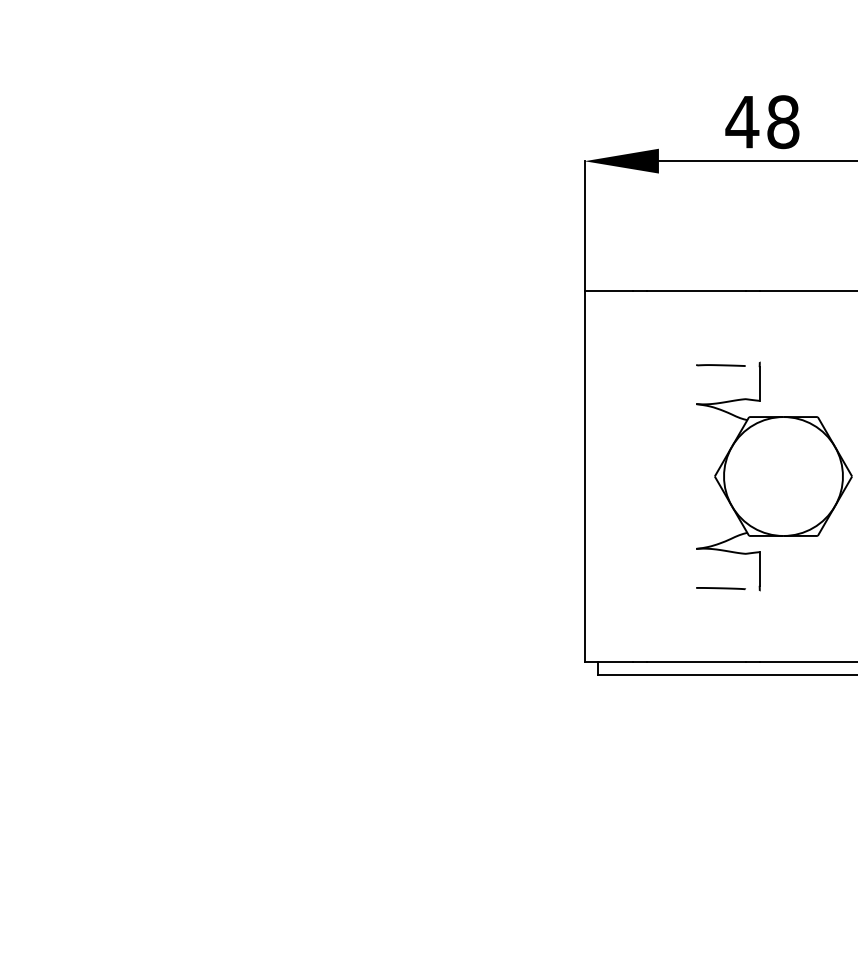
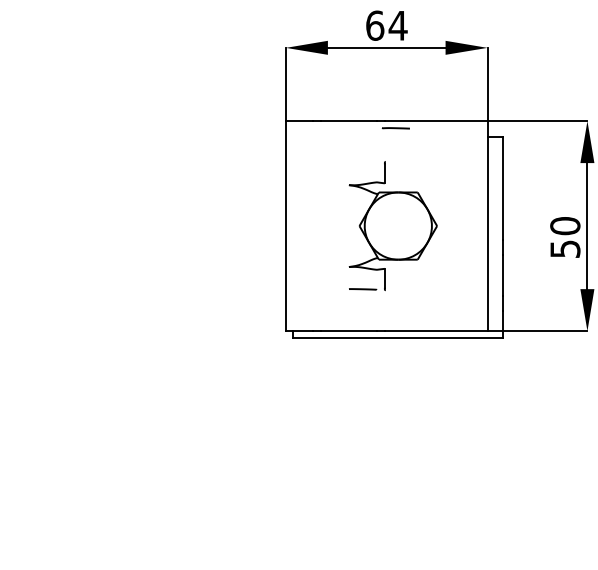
text: (762, 121) -> (386, 25), 48 -> 64
line: (720, 365) -> (395, 128), moved

